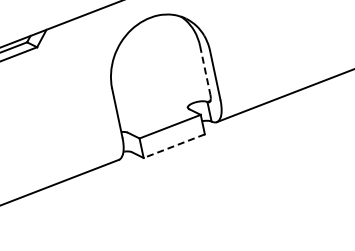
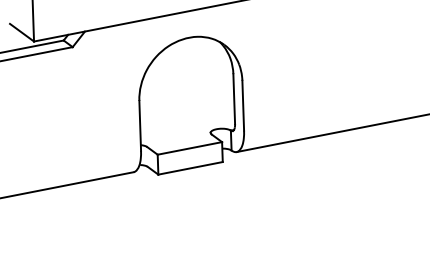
line: (205, 70) -> (234, 99), dashed -> solid
line: (174, 146) -> (190, 168), dashed -> solid

